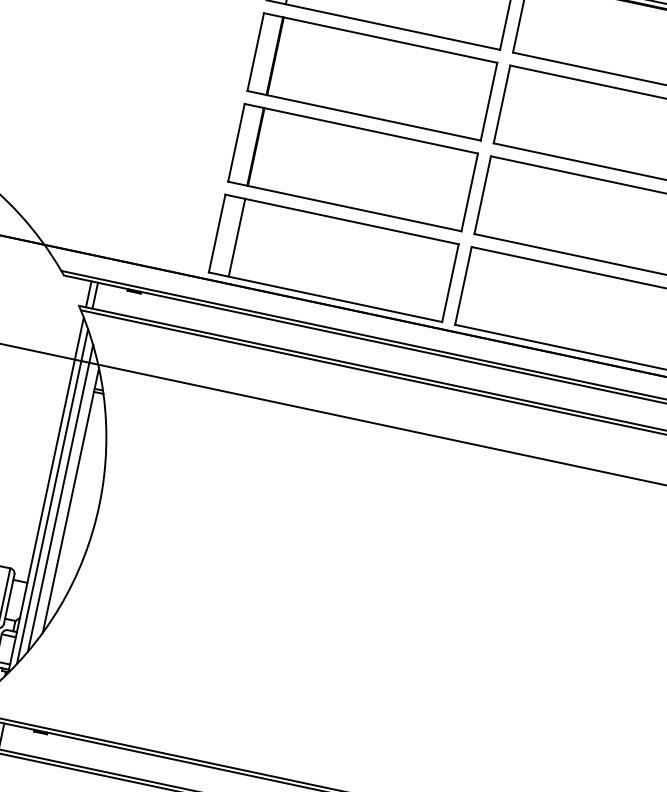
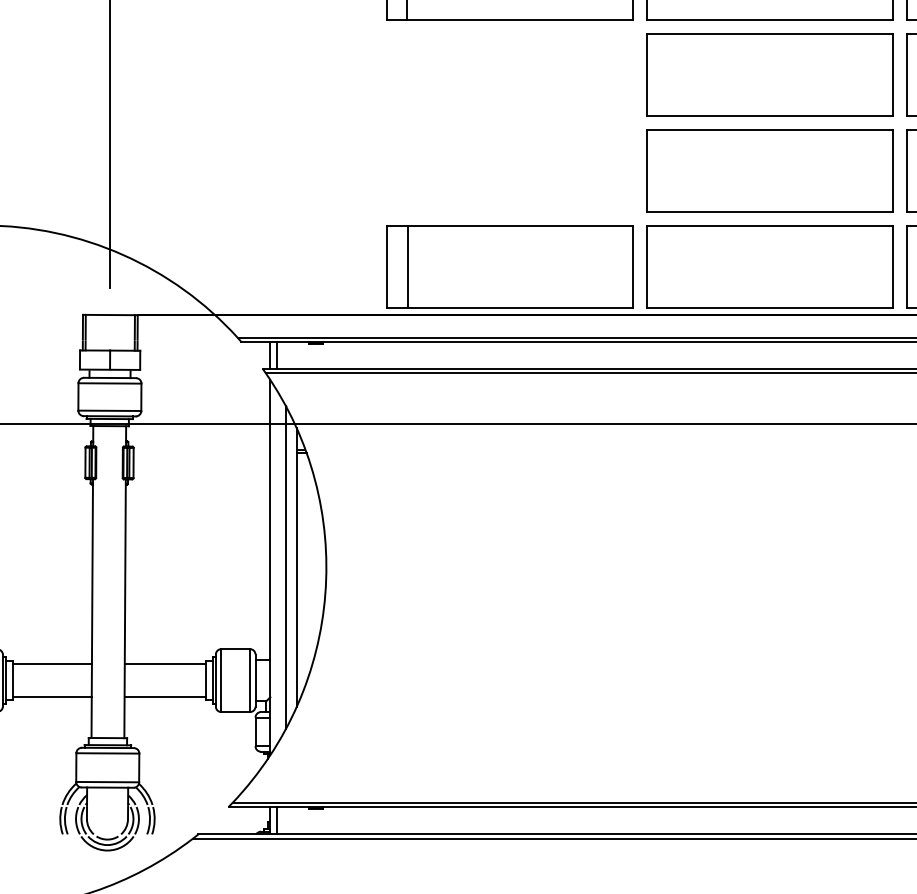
part: (371, 76) -> (509, 74), removed
part: (352, 167) -> (509, 170), removed
line: (52, 496) -> (277, 567), removed

